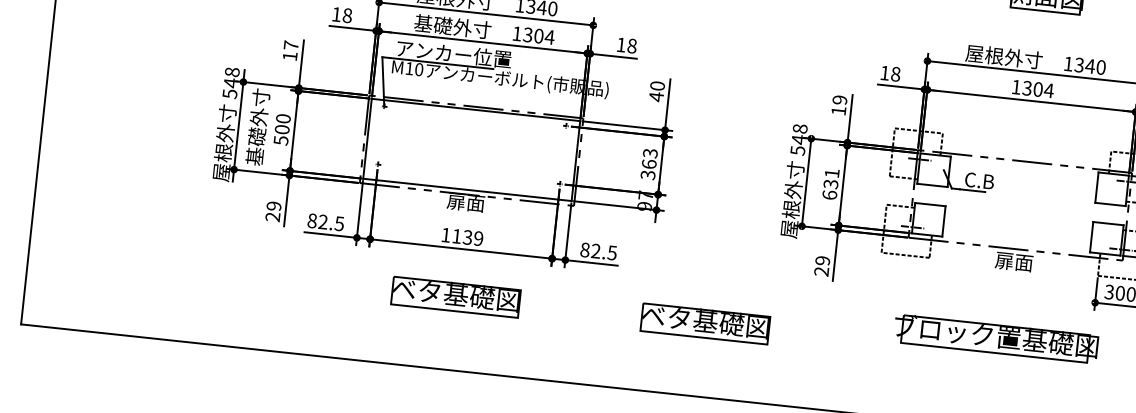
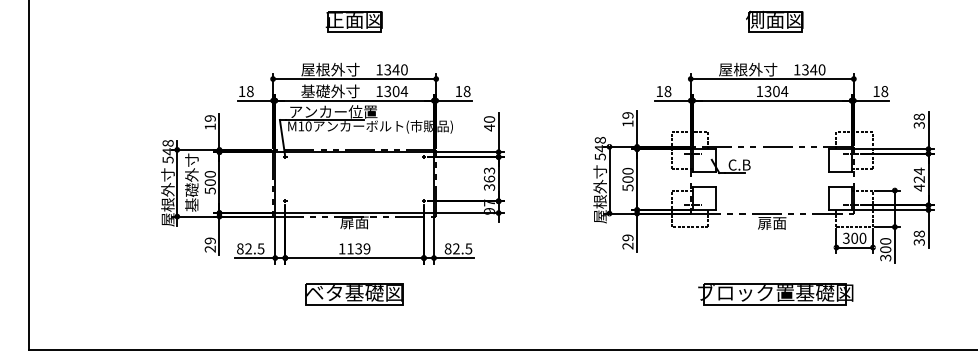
text: (290, 45) -> (209, 118), 17 -> 19
text: (830, 184) -> (627, 179), 631 -> 500
part: (705, 323) -> (544, 294), removed
part: (995, 338) -> (775, 294), moved

